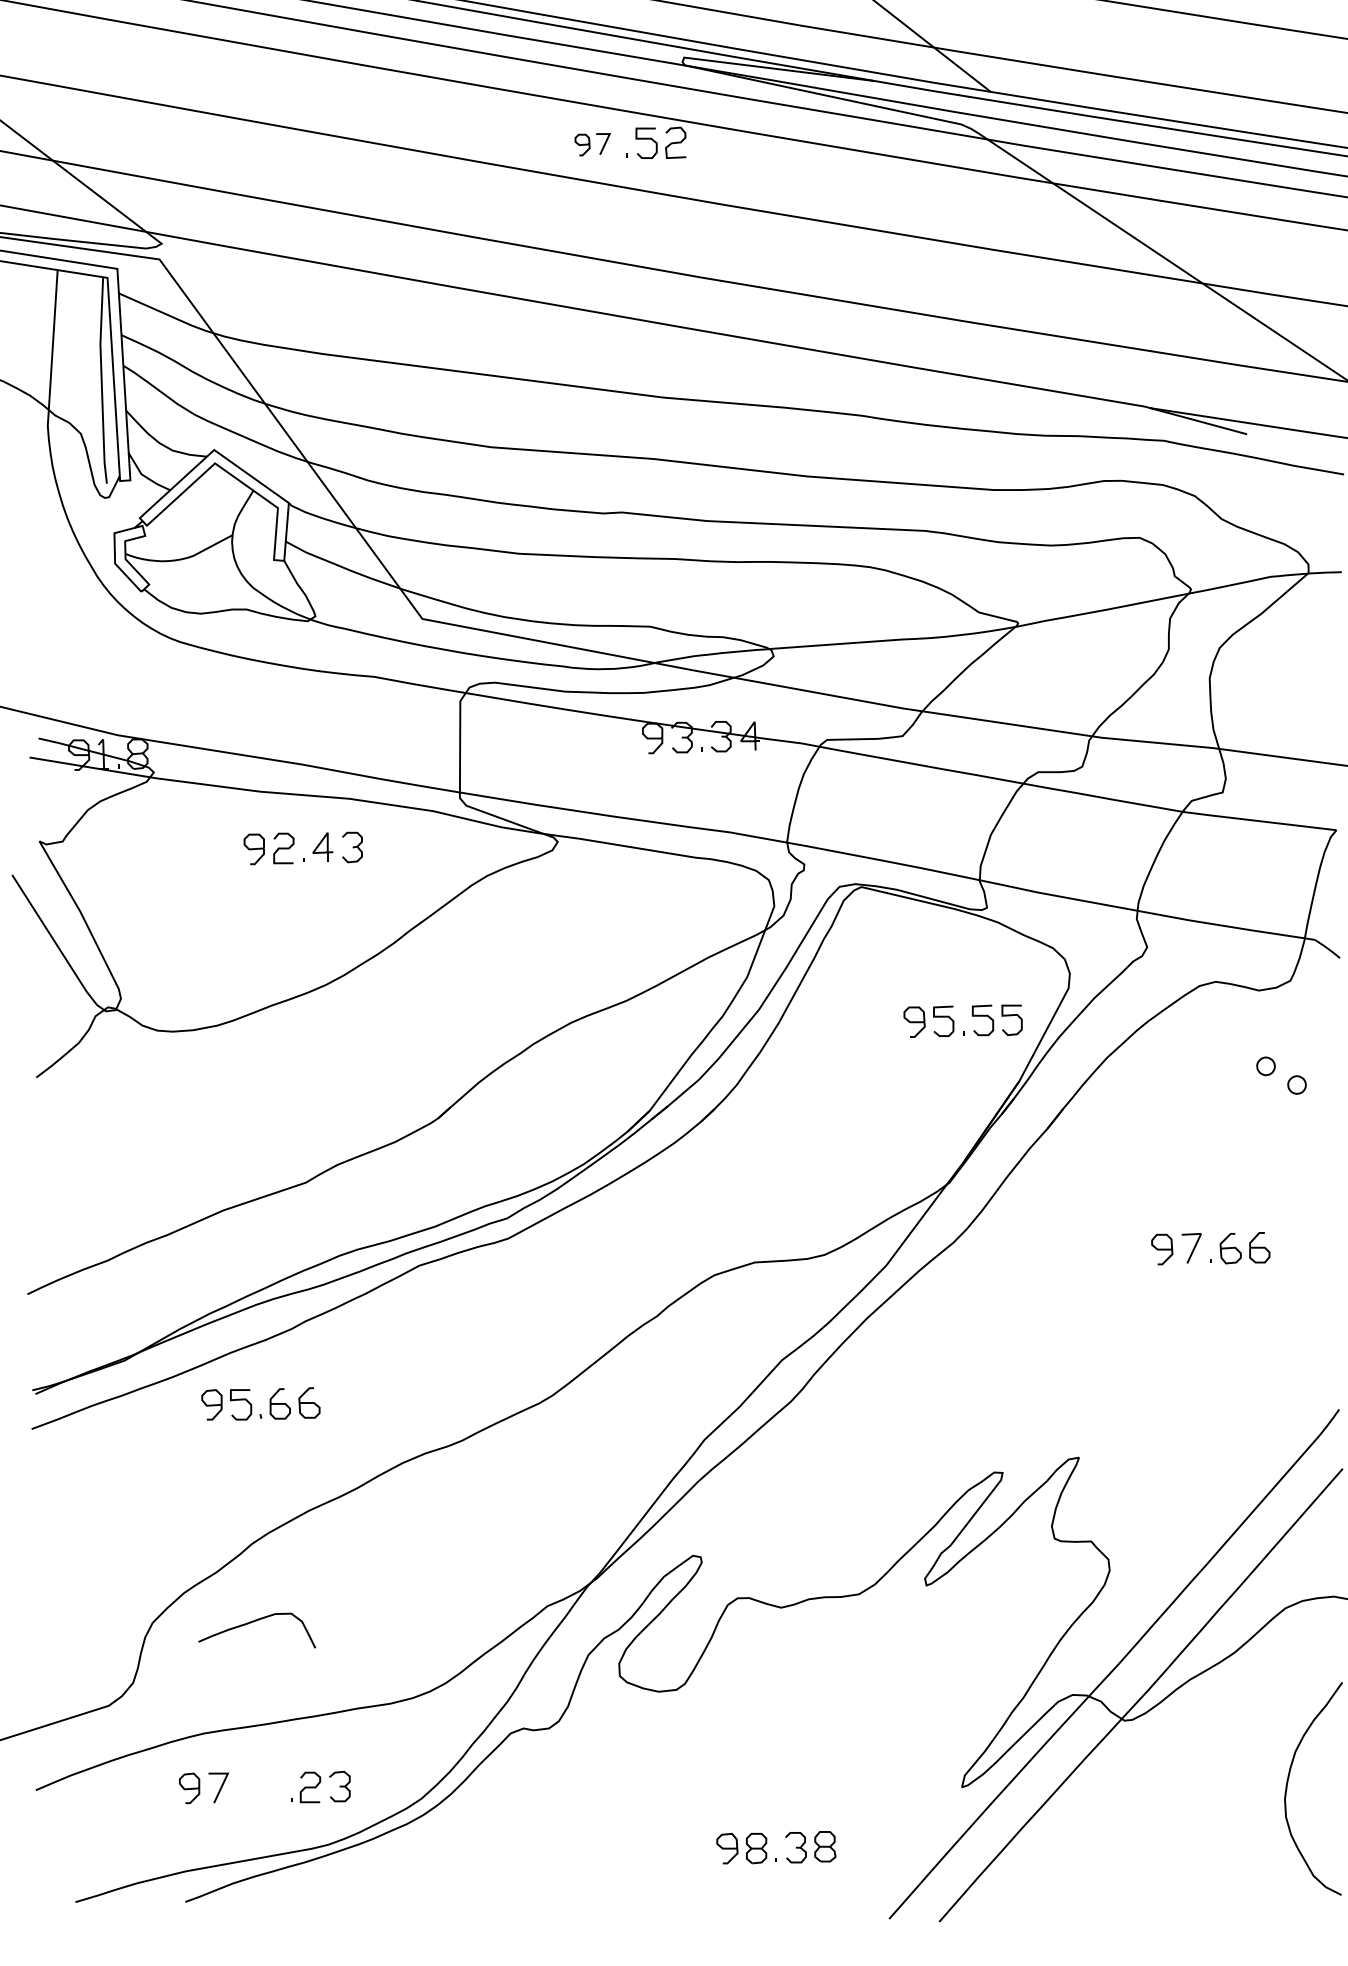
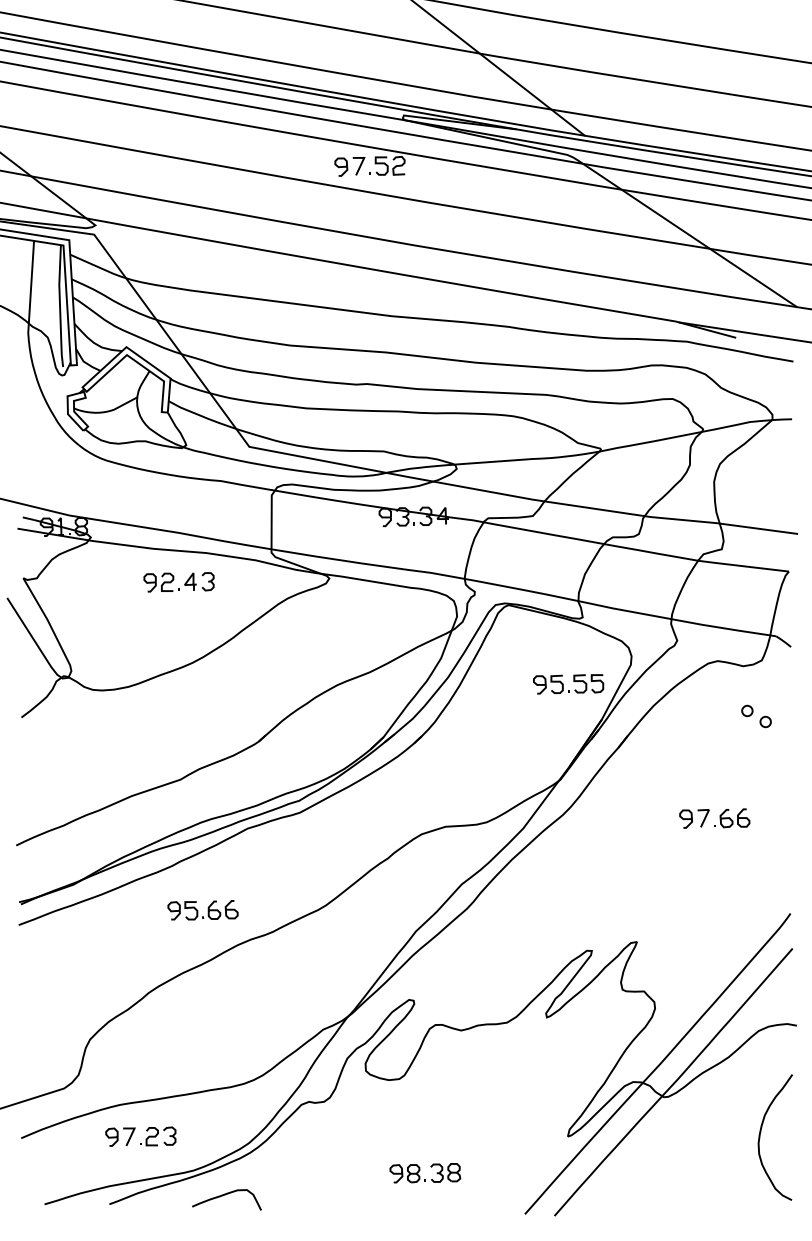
part: (592, 143) -> (349, 166), size x1.43
part: (259, 1404) -> (202, 910), moved
curve: (254, 1622) -> (225, 1195), moved
part: (320, 1787) -> (158, 1136), moved
part: (776, 1848) -> (425, 1173), moved

